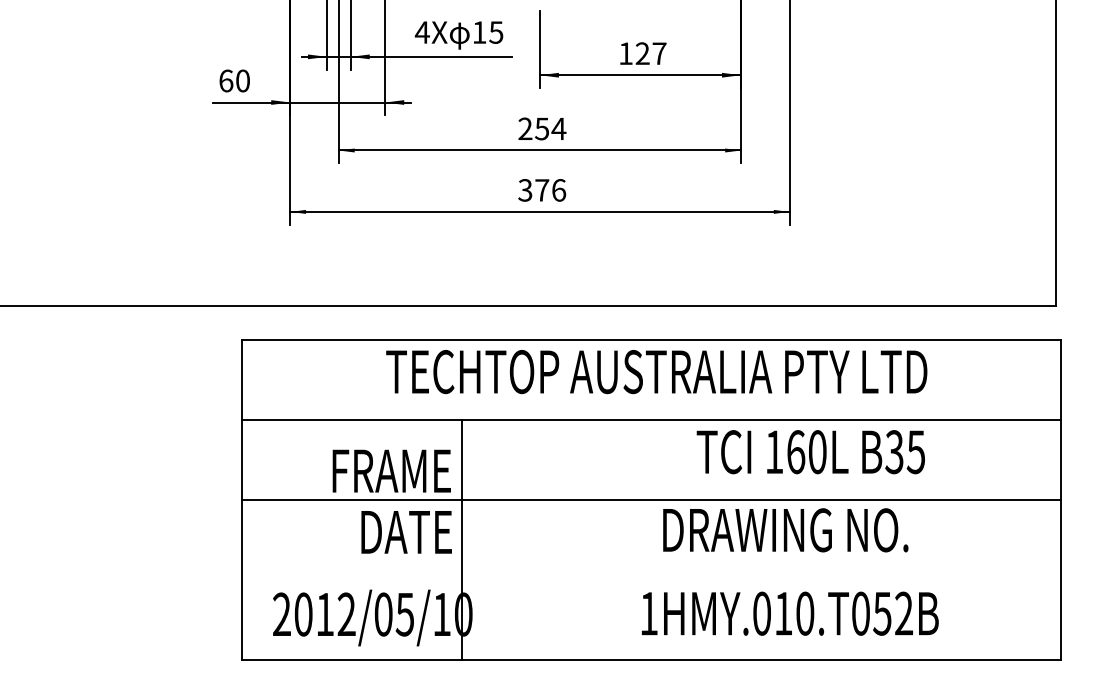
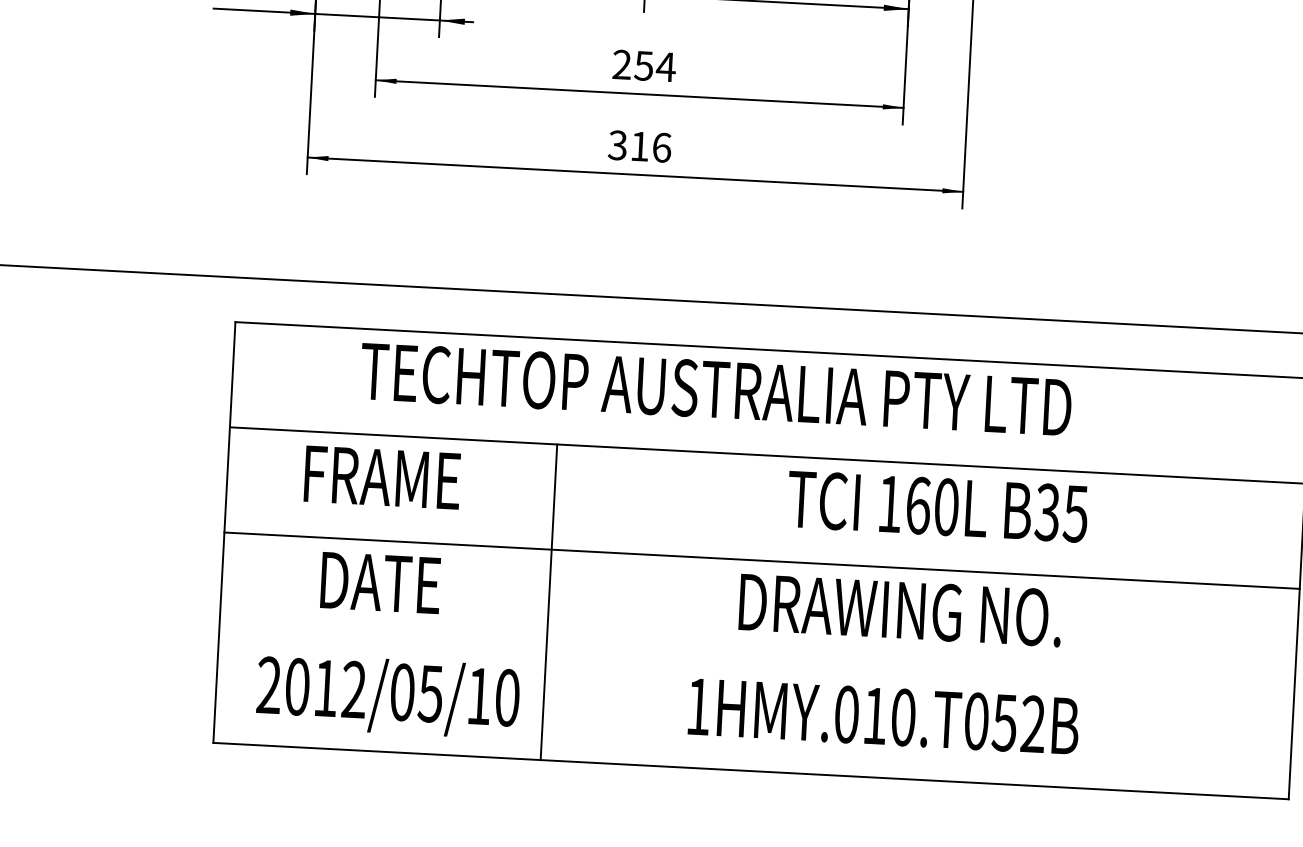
text: (542, 190) -> (640, 146), 376 -> 316
text: (656, 372) -> (715, 390), moved
text: (810, 452) -> (937, 507), moved
text: (391, 470) -> (382, 476), moved
text: (785, 530) -> (900, 610), moved
text: (406, 532) -> (380, 583), moved
line: (462, 540) -> (549, 602), moved
text: (789, 613) -> (882, 716), moved

